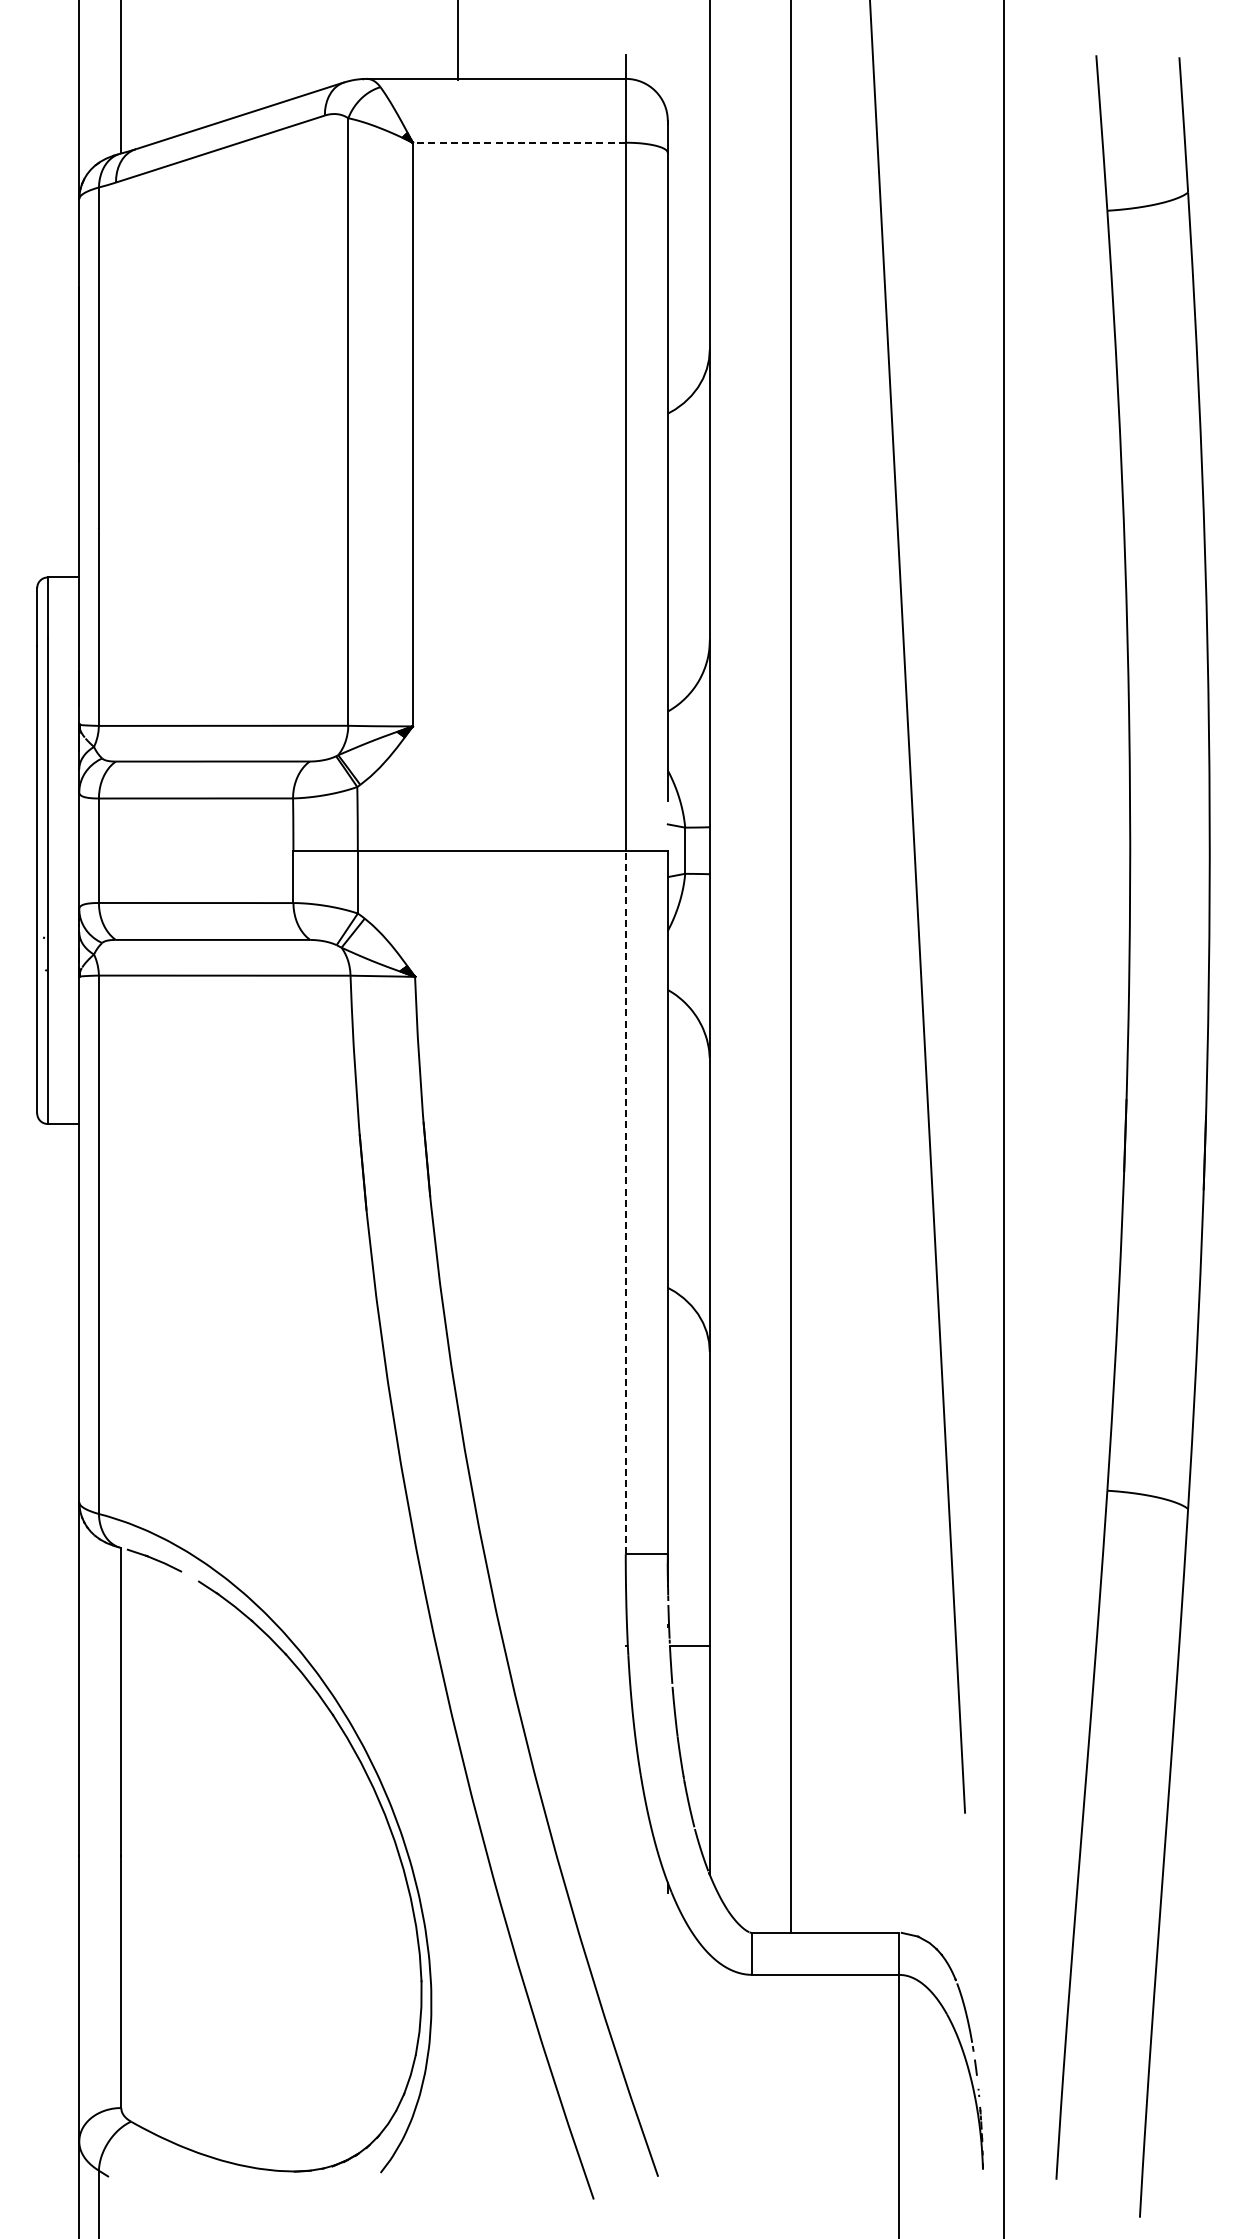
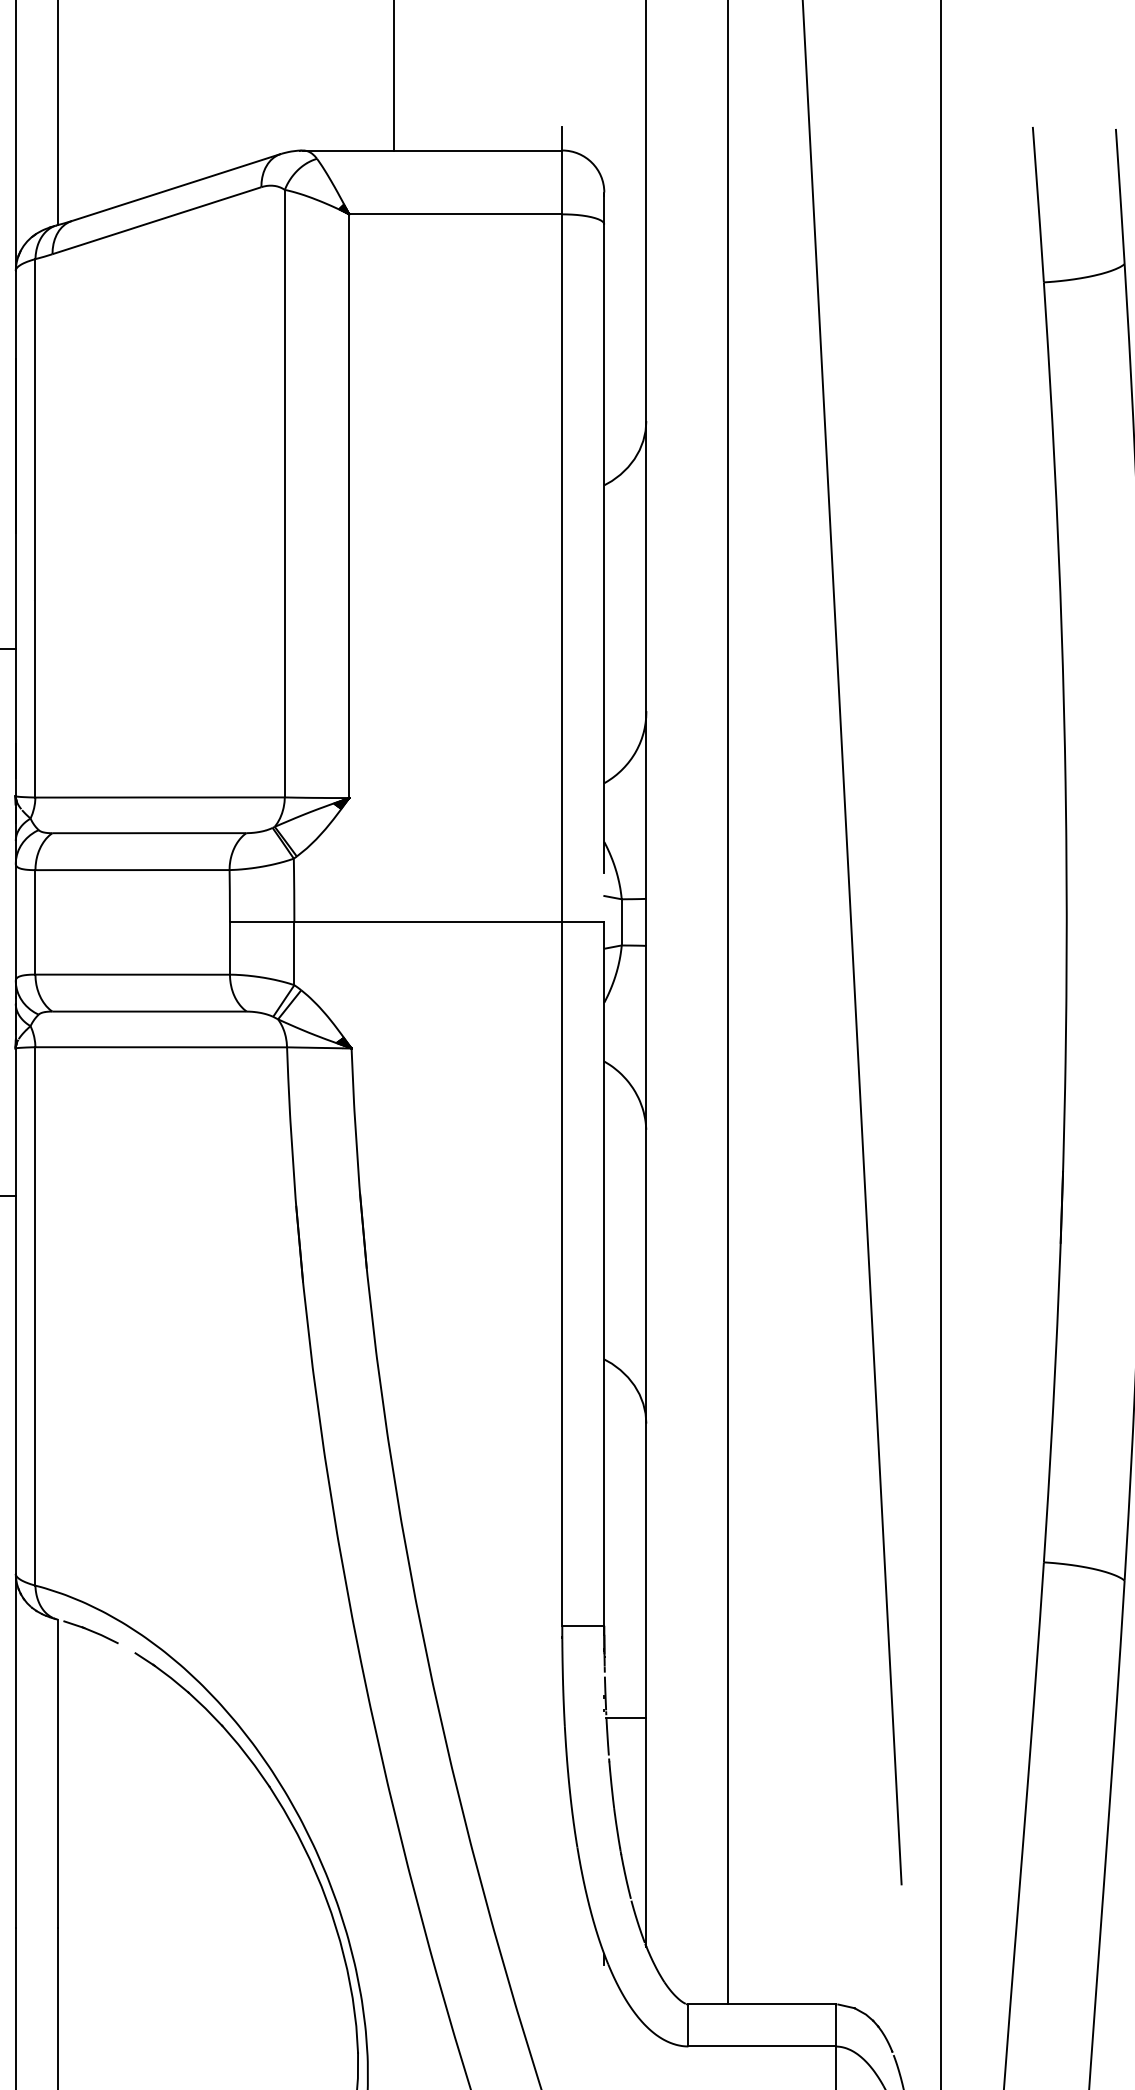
line: (519, 142) -> (456, 214), dashed -> solid
line: (625, 1202) -> (562, 1274), dashed -> solid

